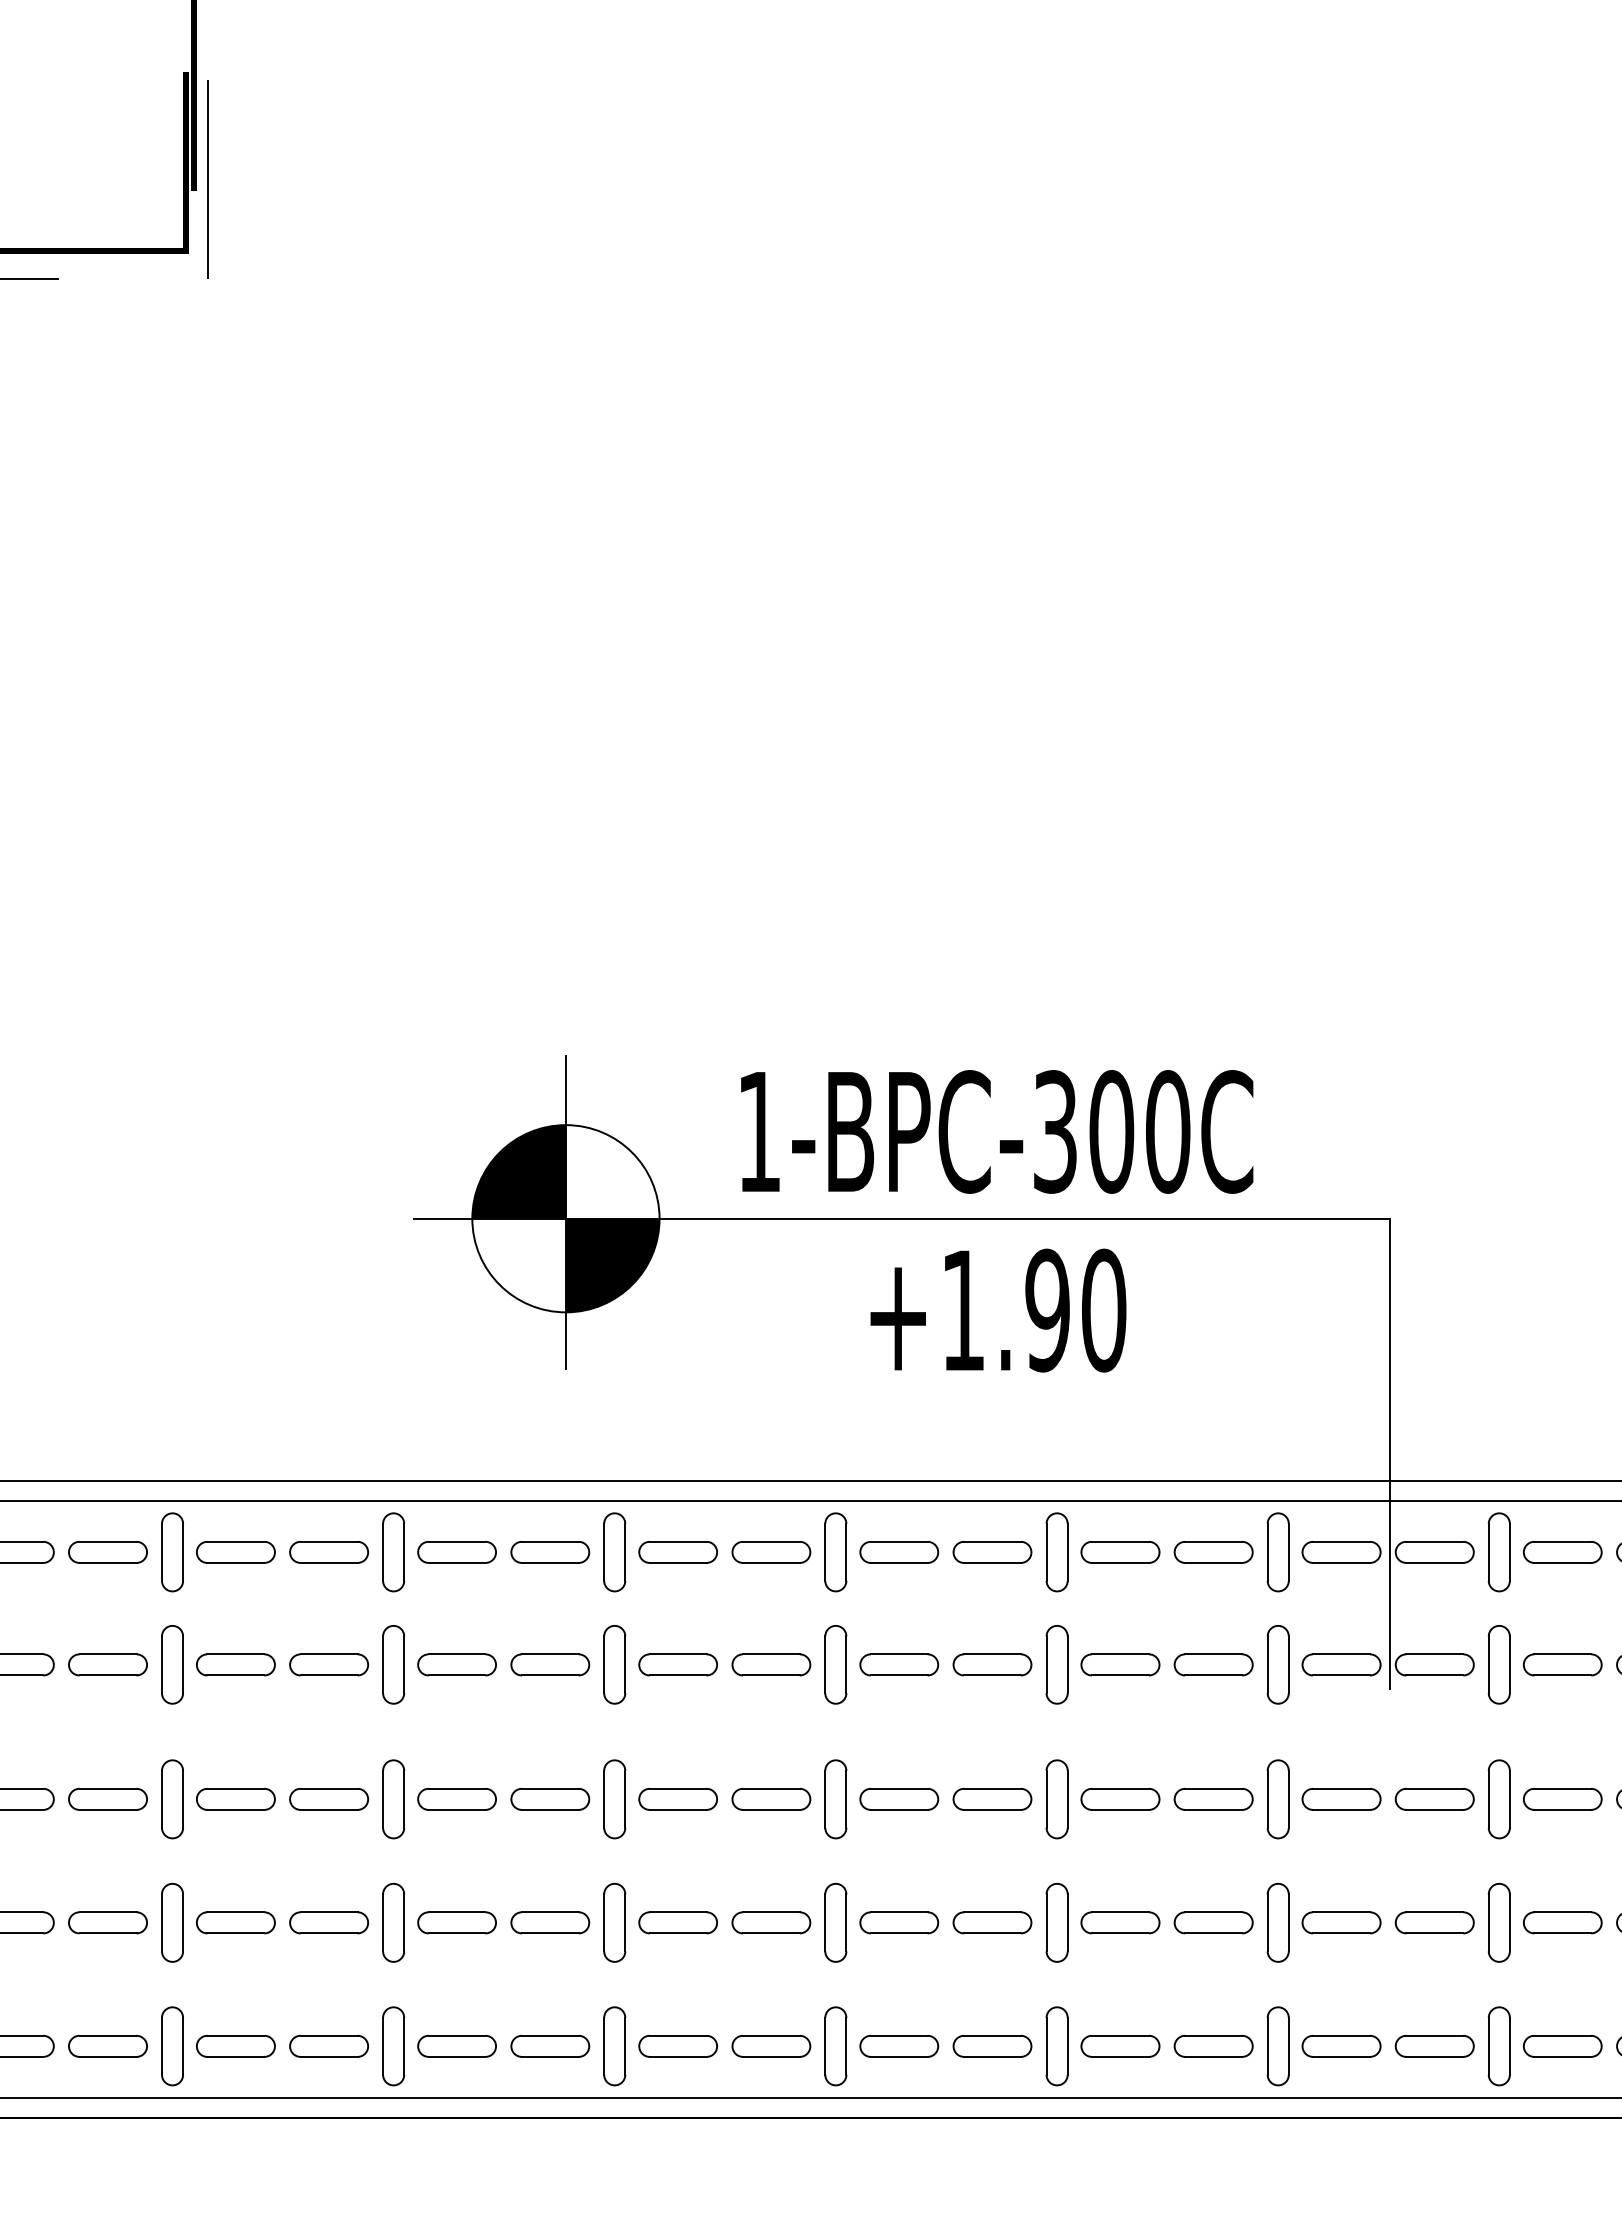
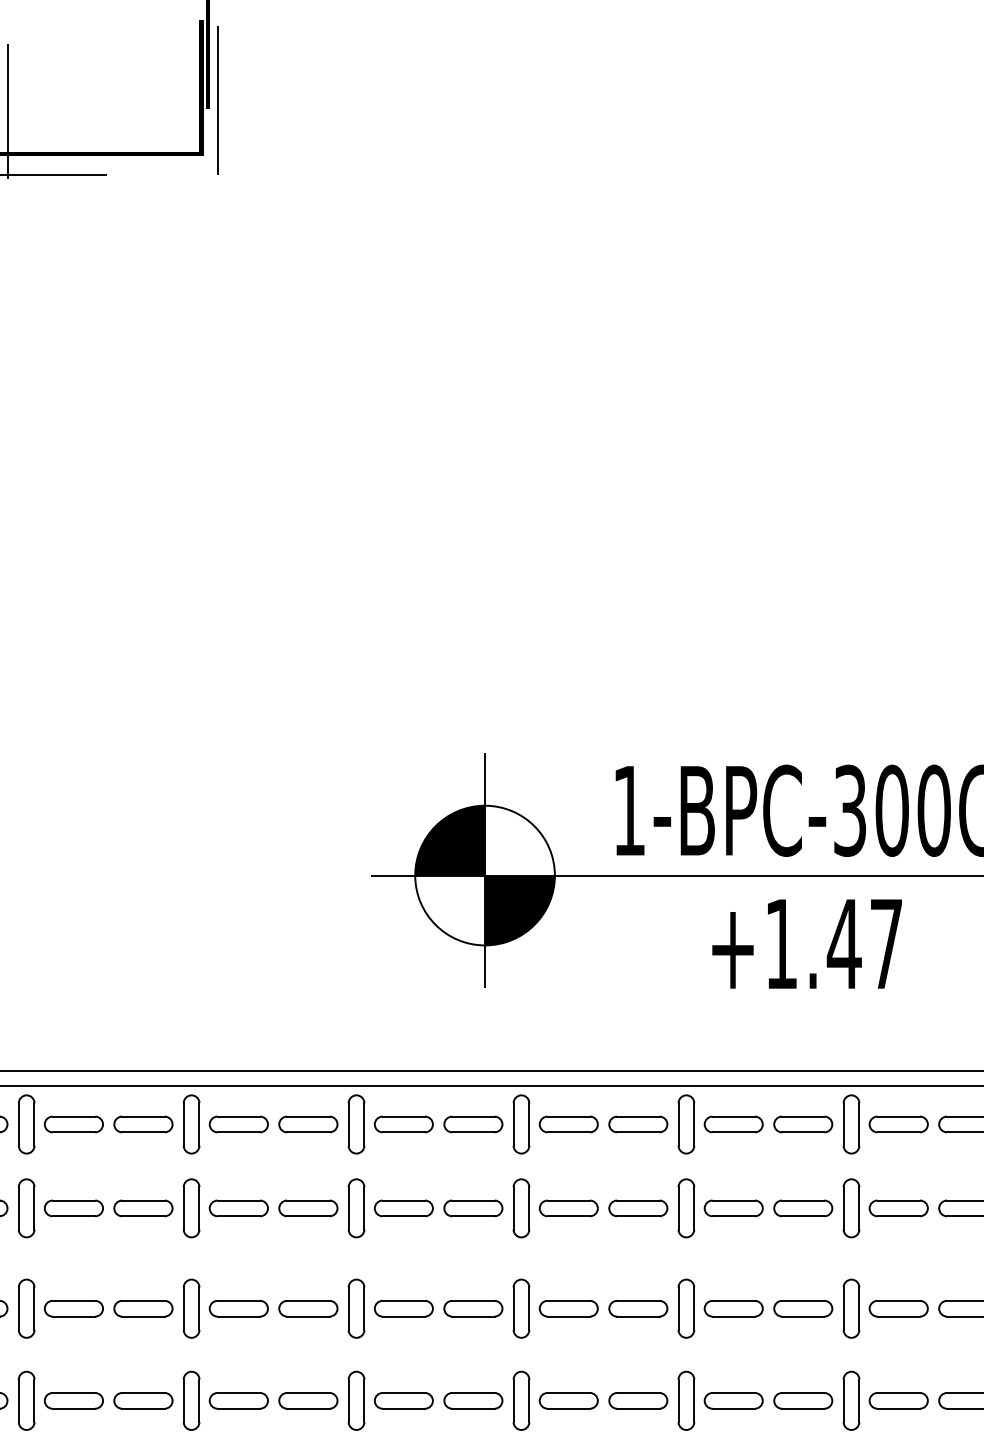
text: (1075, 1310) -> (865, 944), +1.90 -> +1.47

